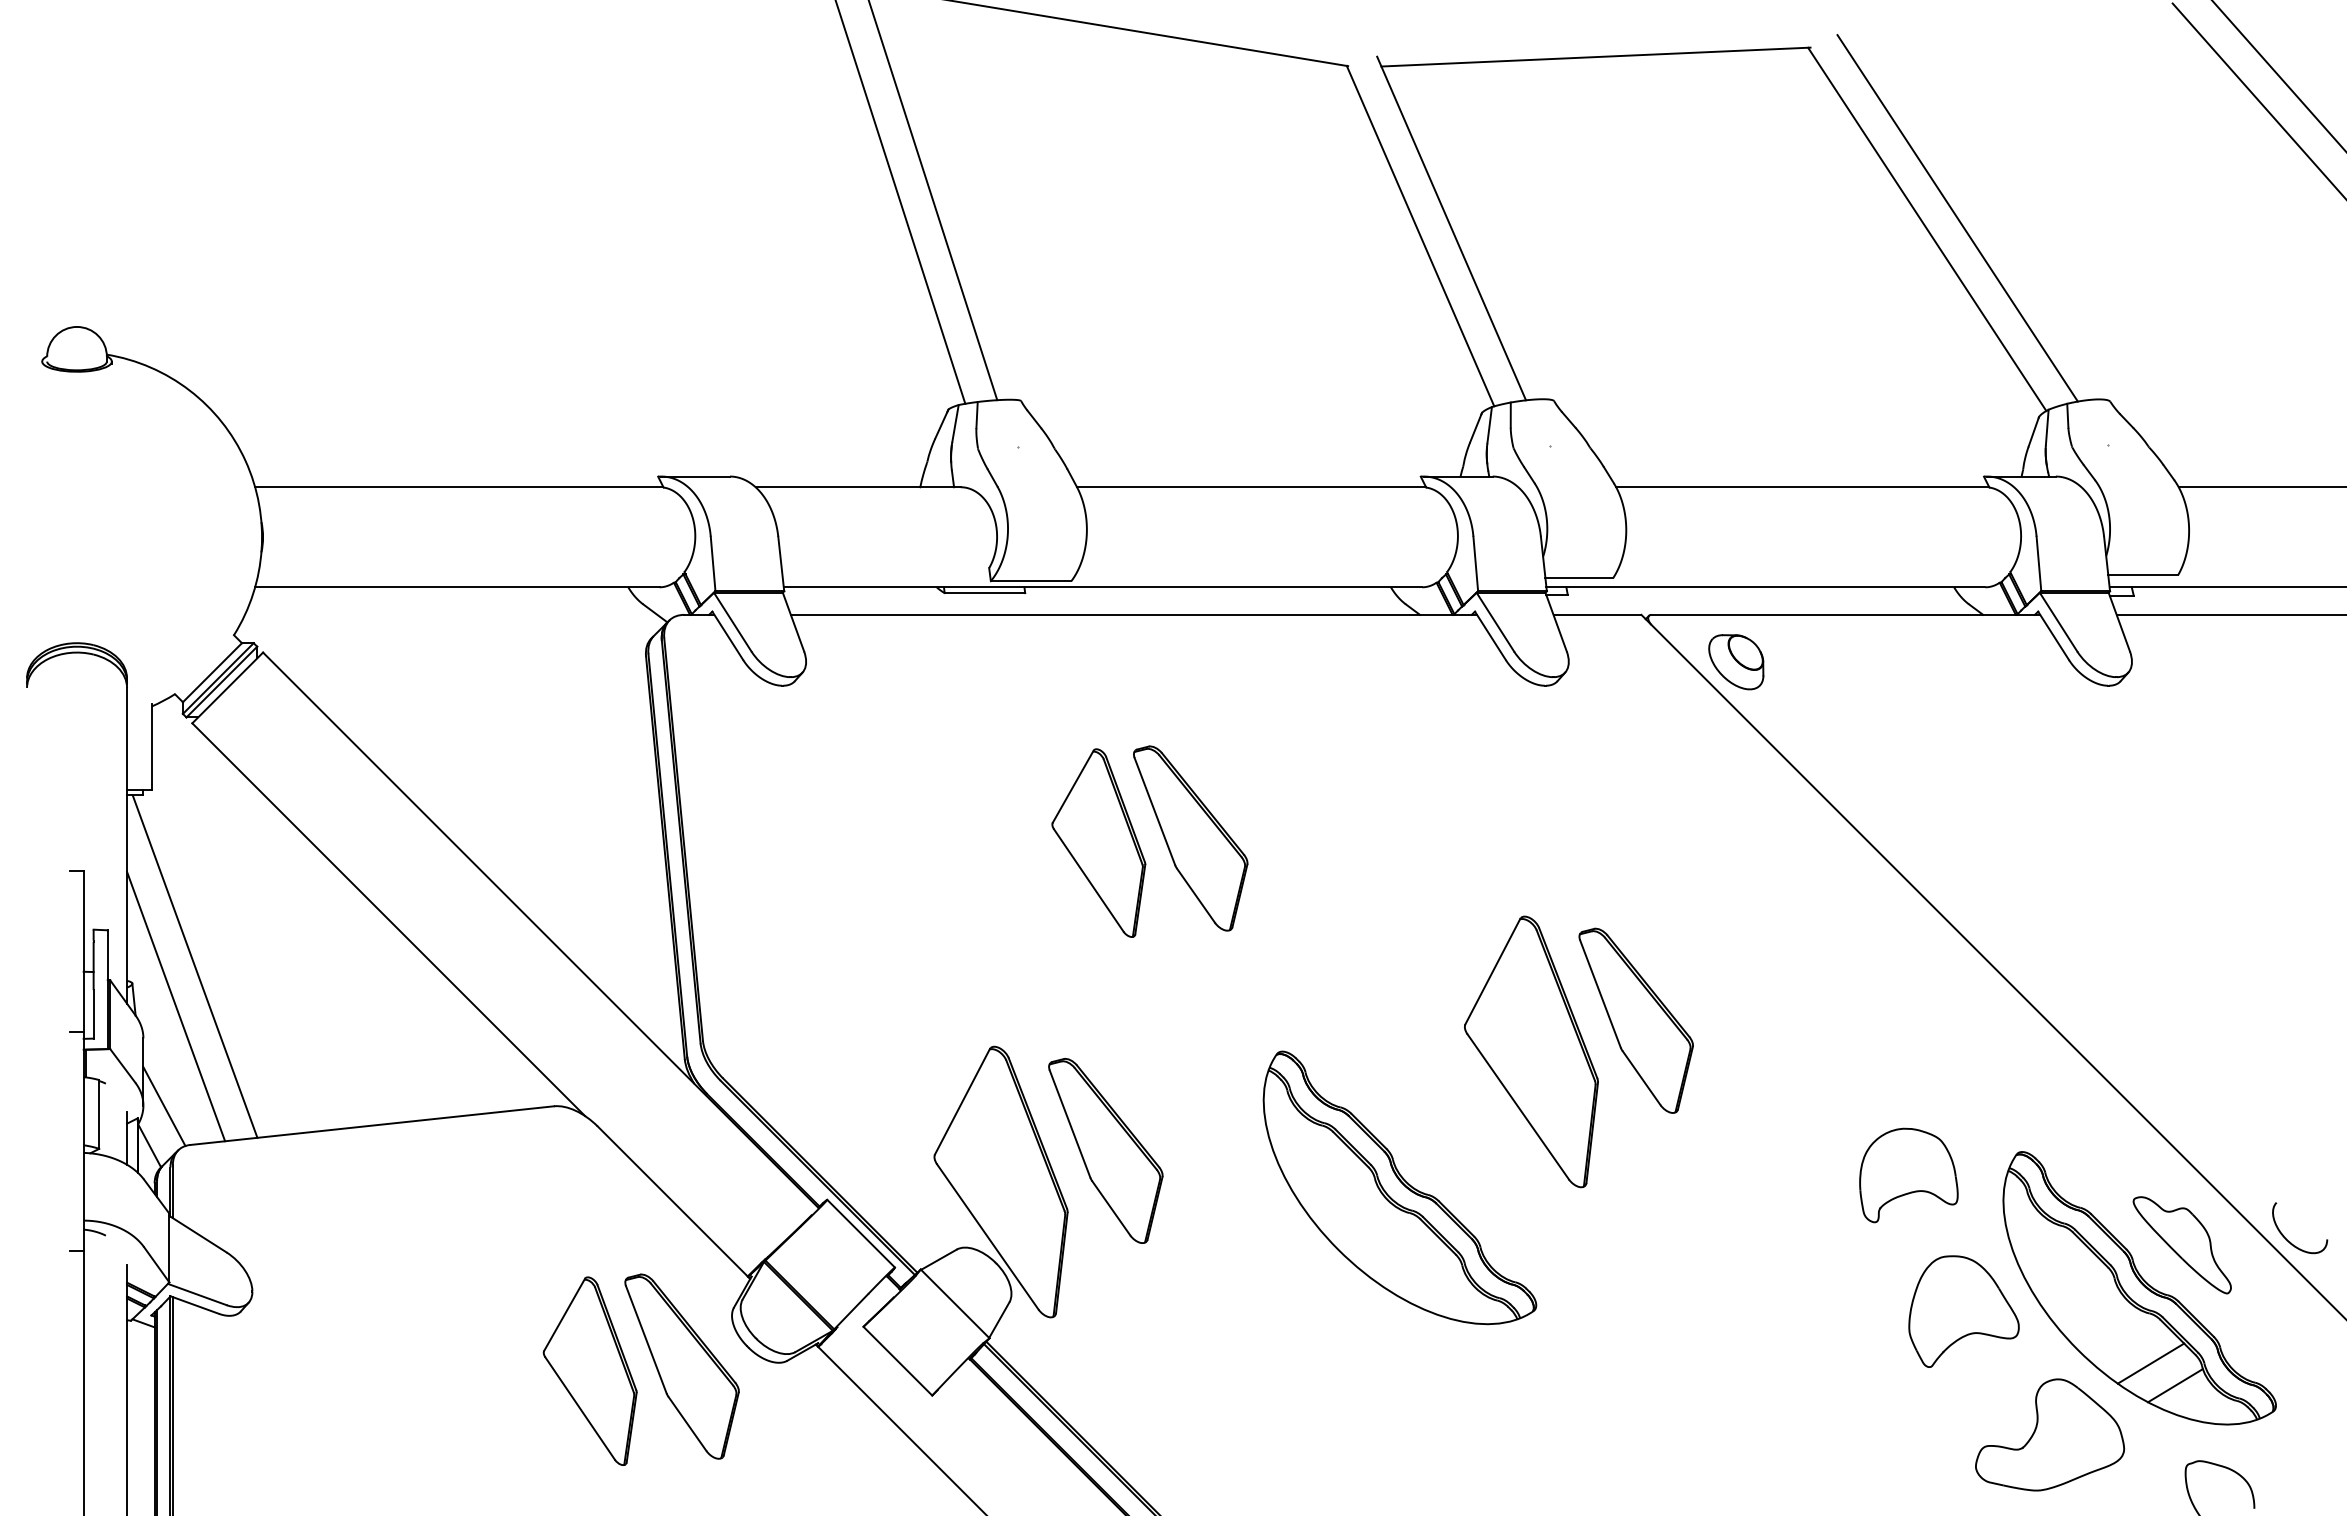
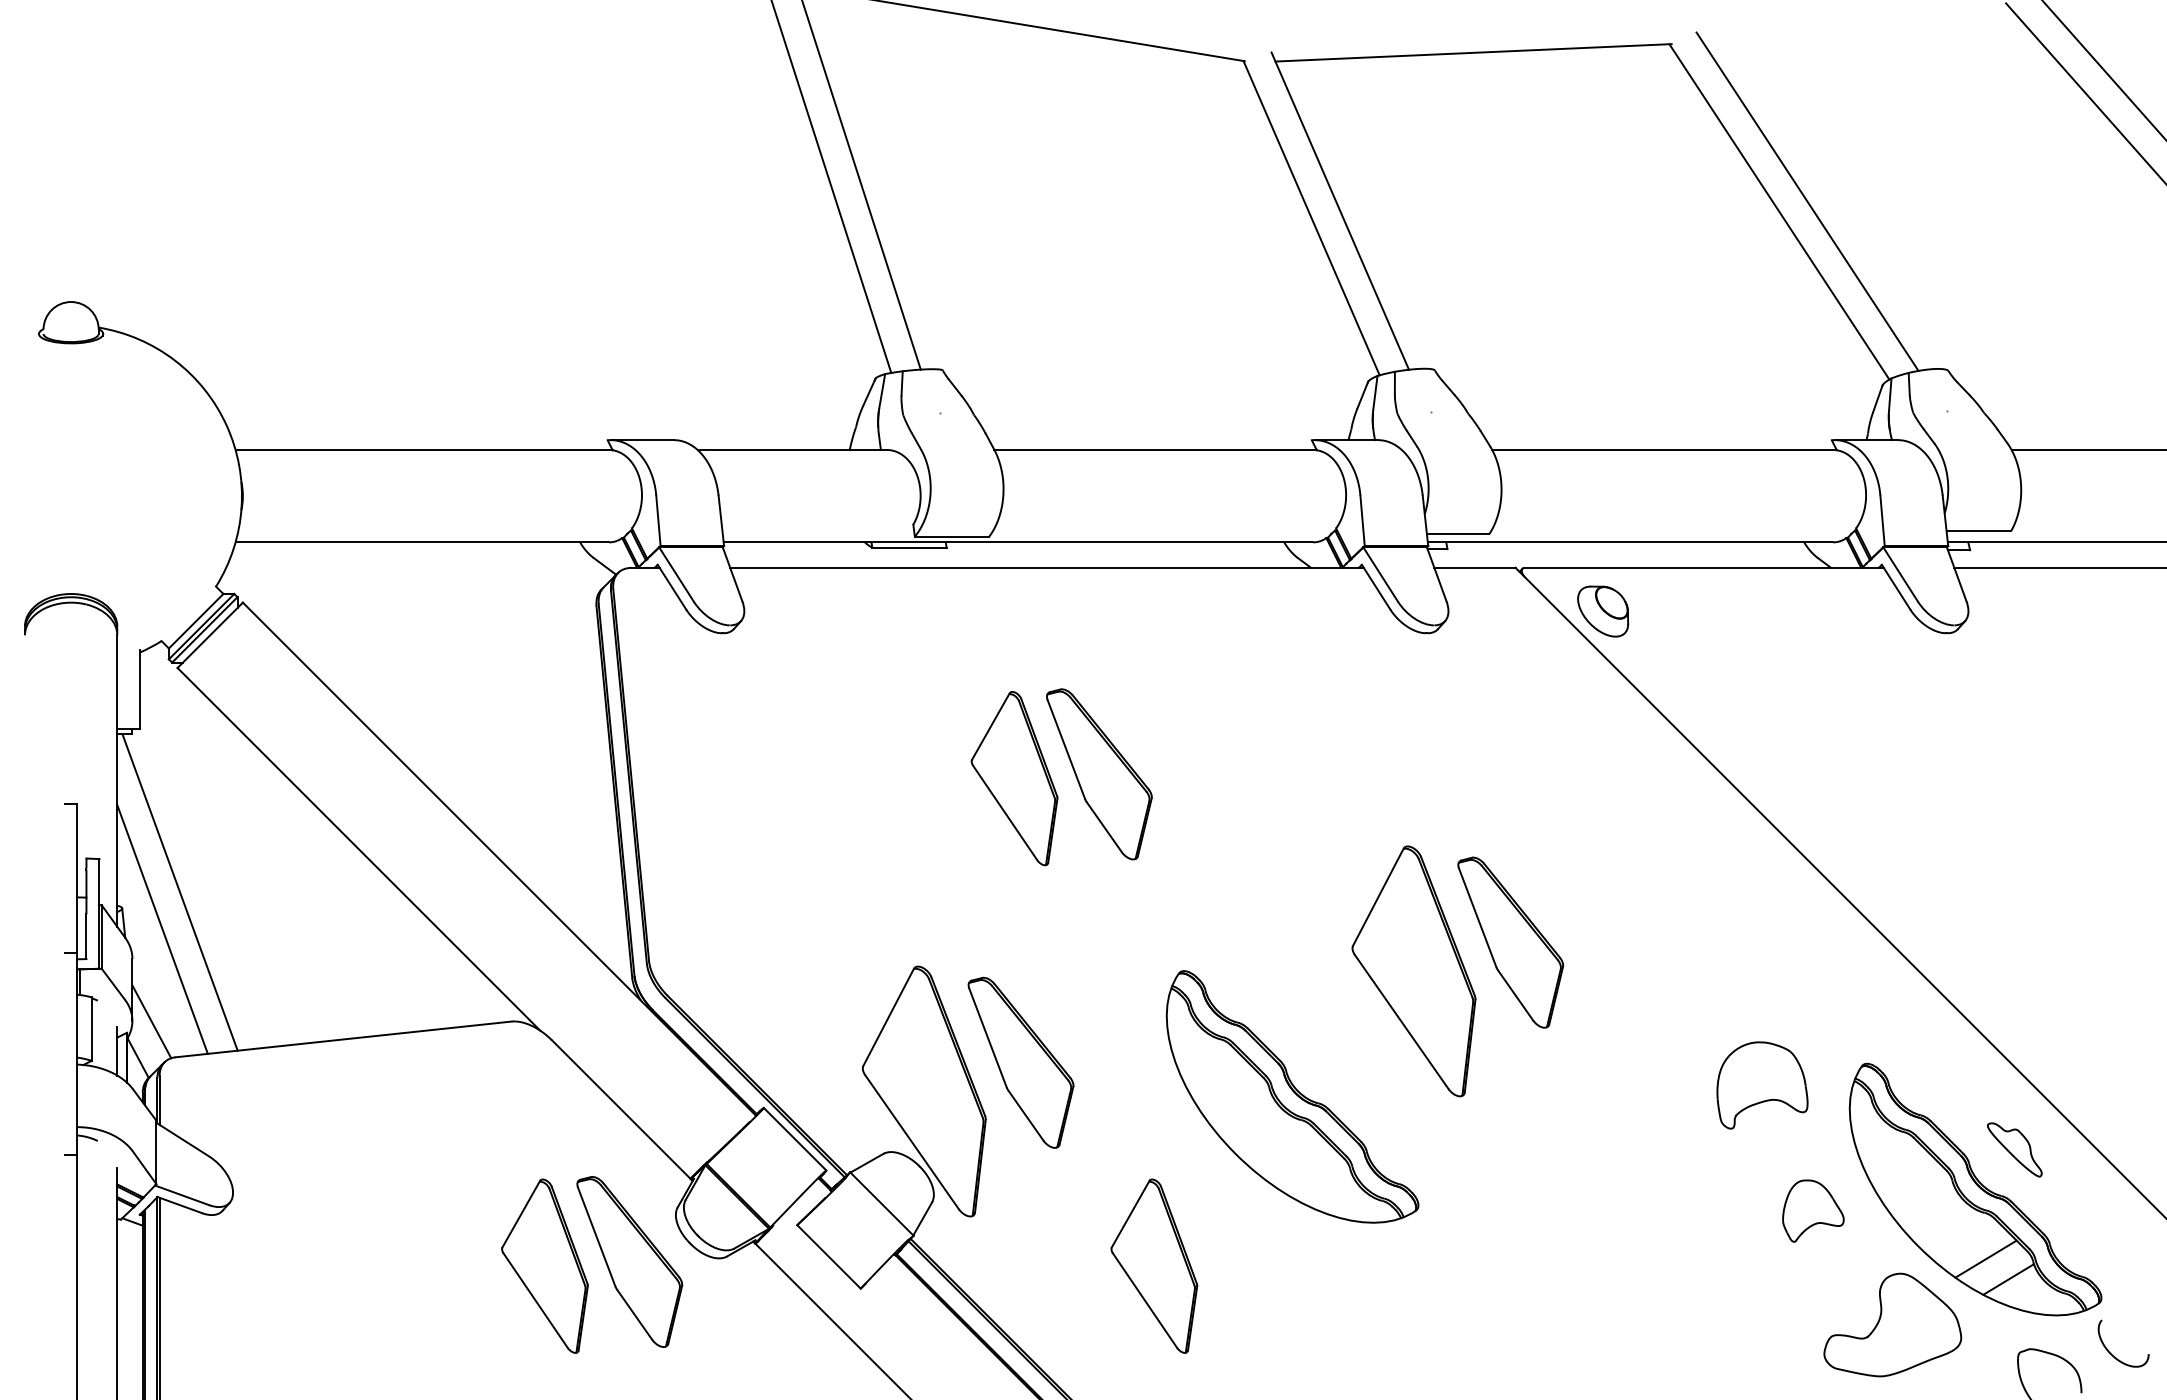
curve: (2290, 1241) -> (2114, 1356), moved
part: (2181, 1245) -> (2014, 1150), size x0.6
part: (1963, 1311) -> (1812, 1211), size x0.6
part: (1249, 1370) -> (1153, 1265), added

